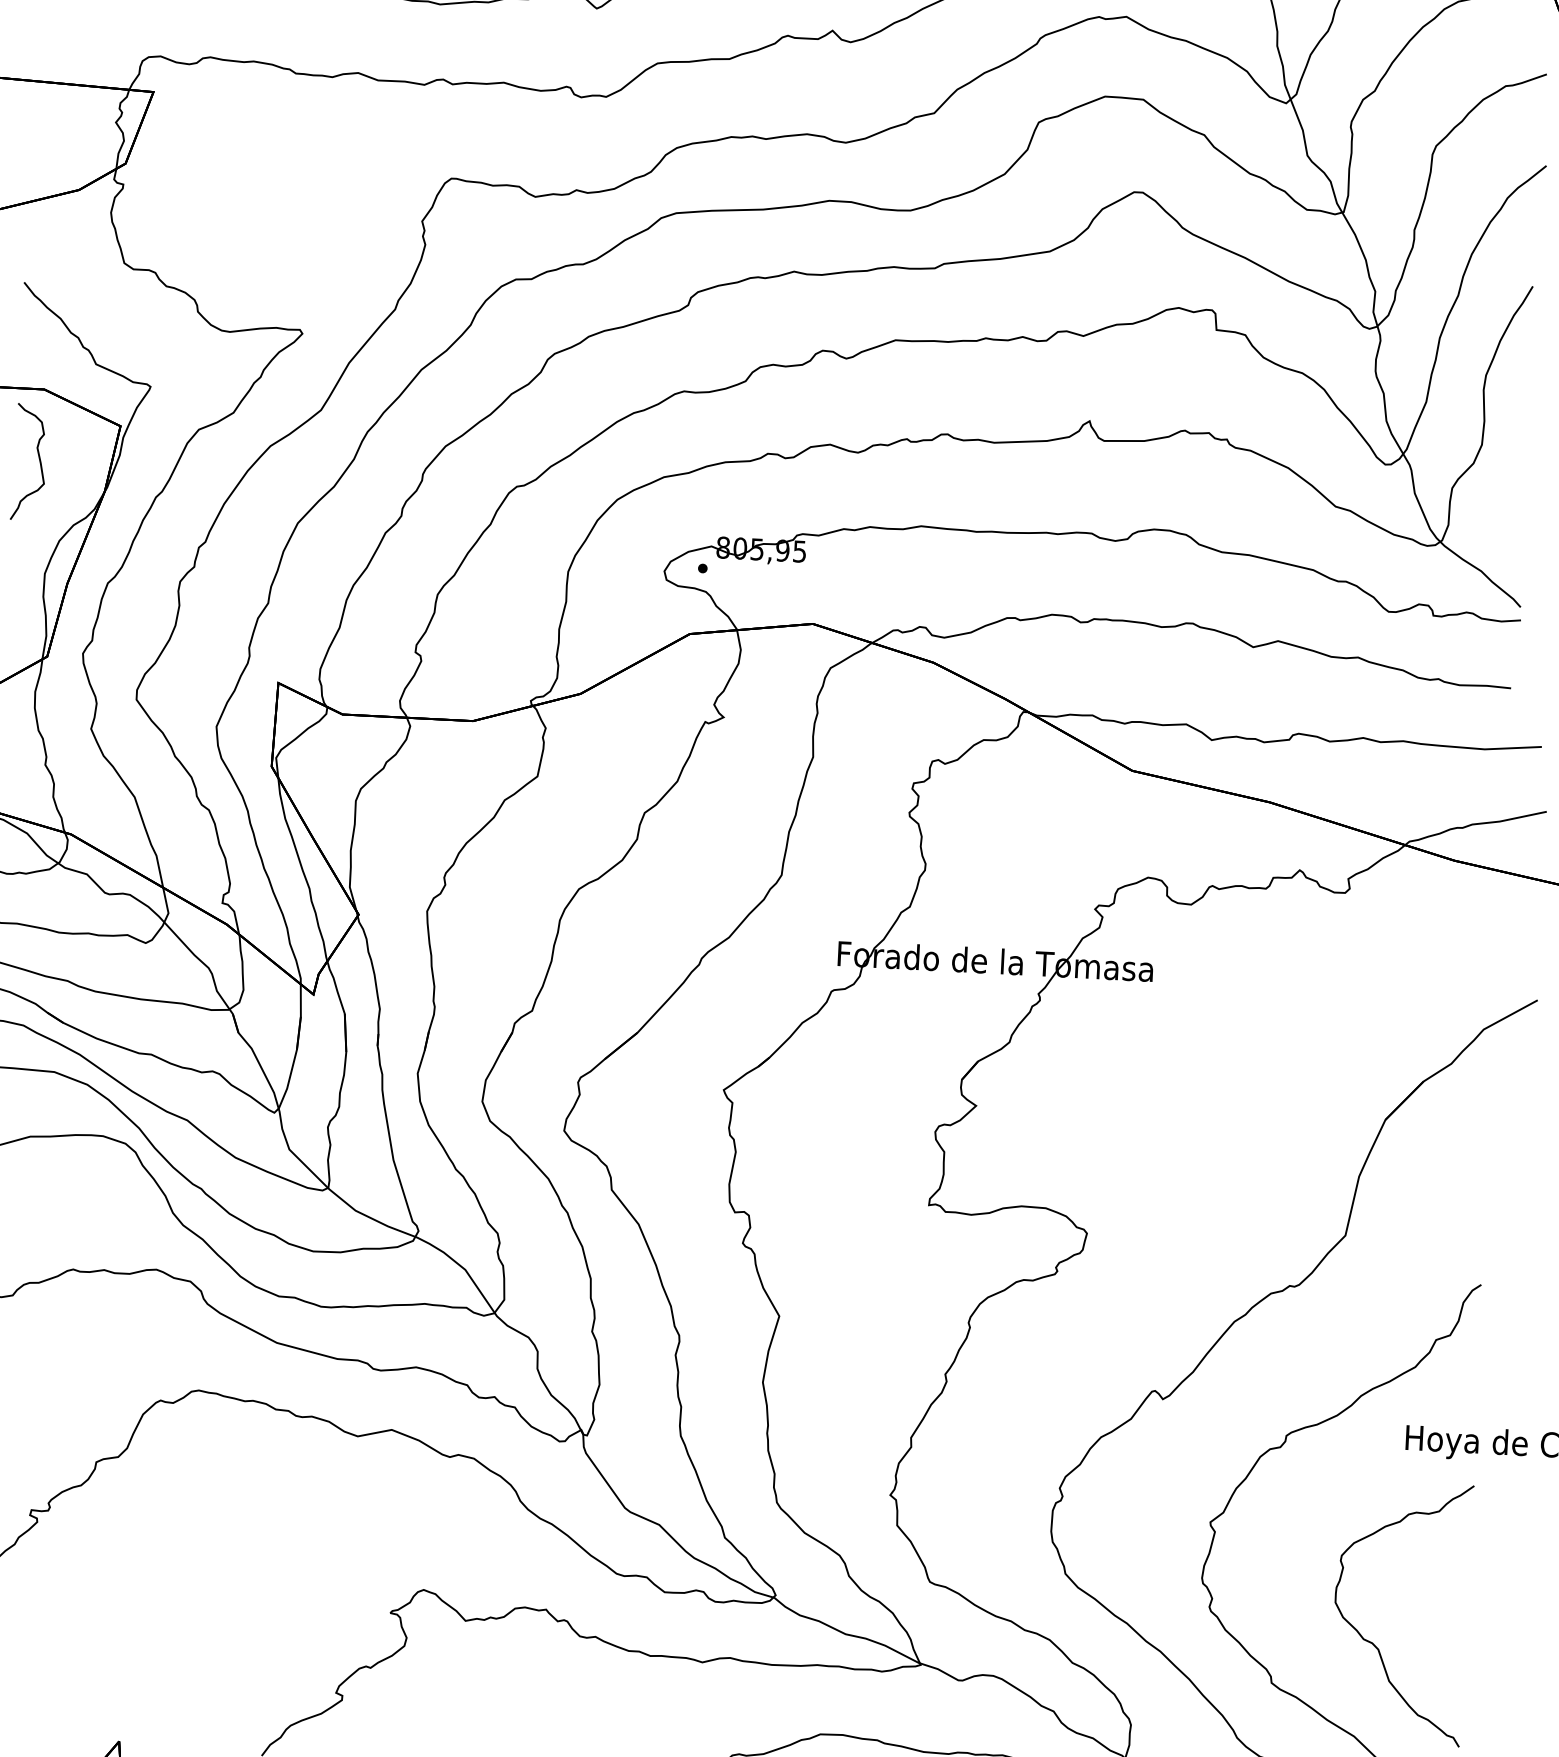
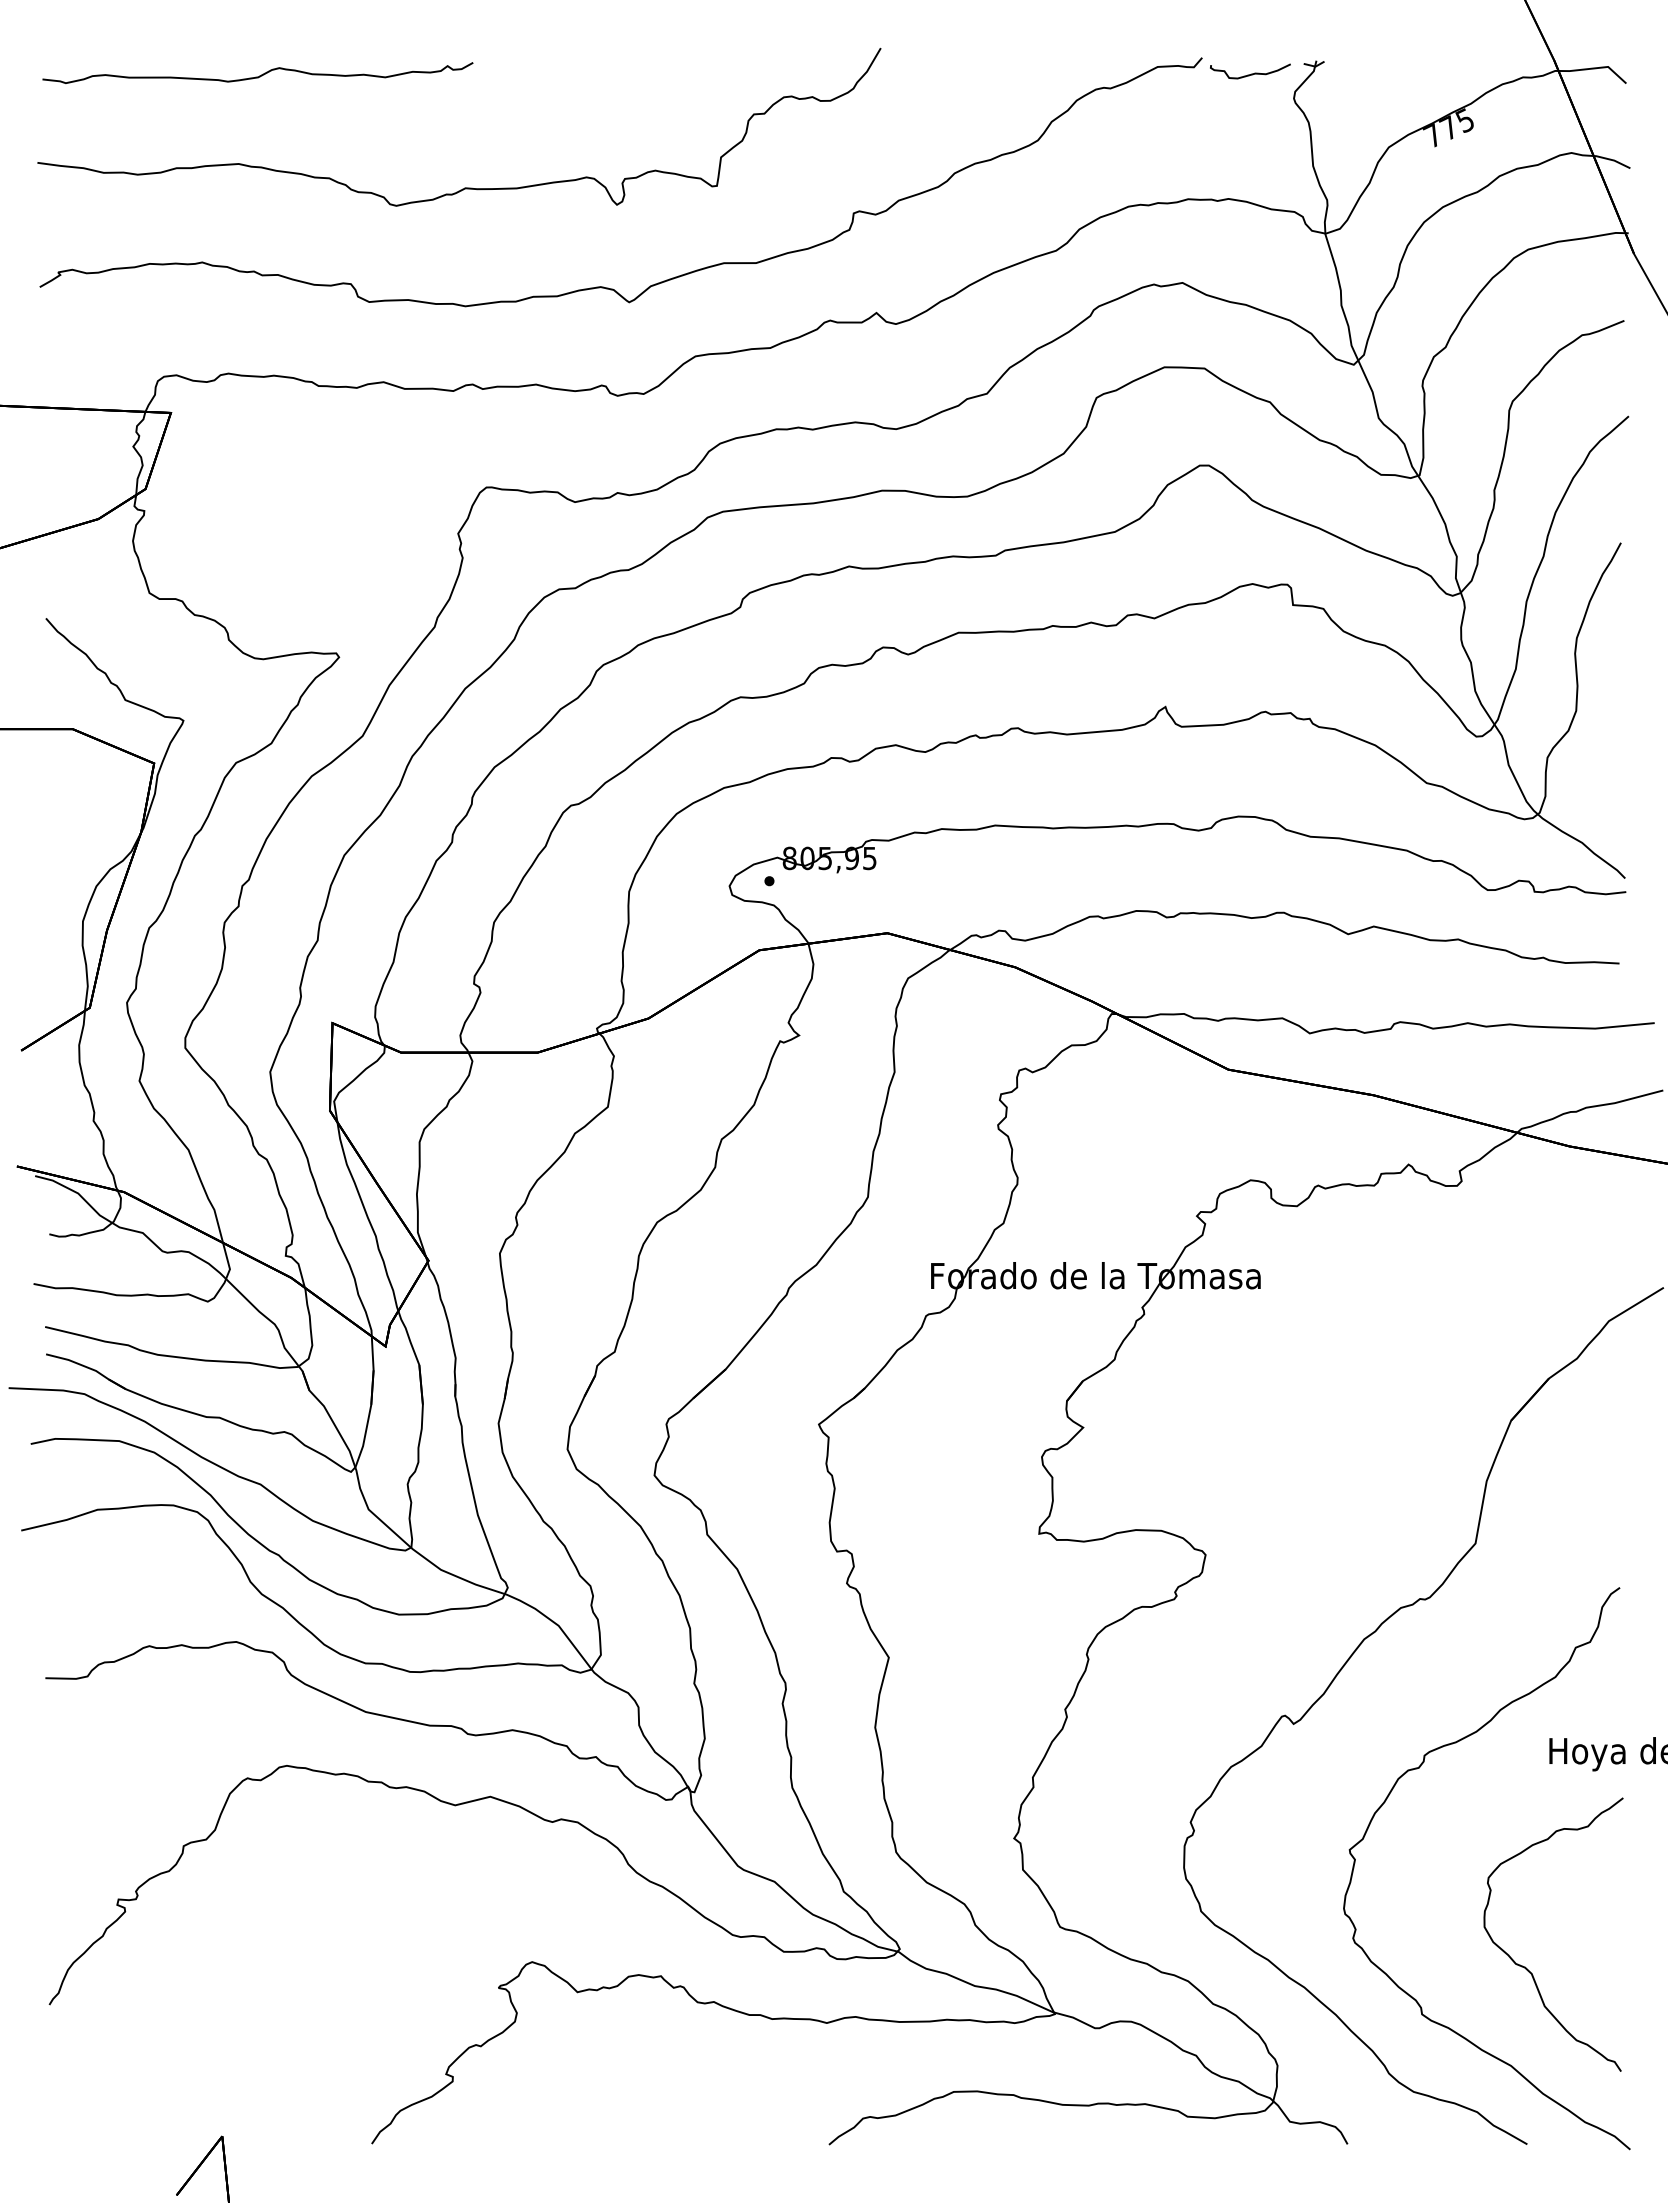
curve: (38, 459) -> (70, 802), removed

